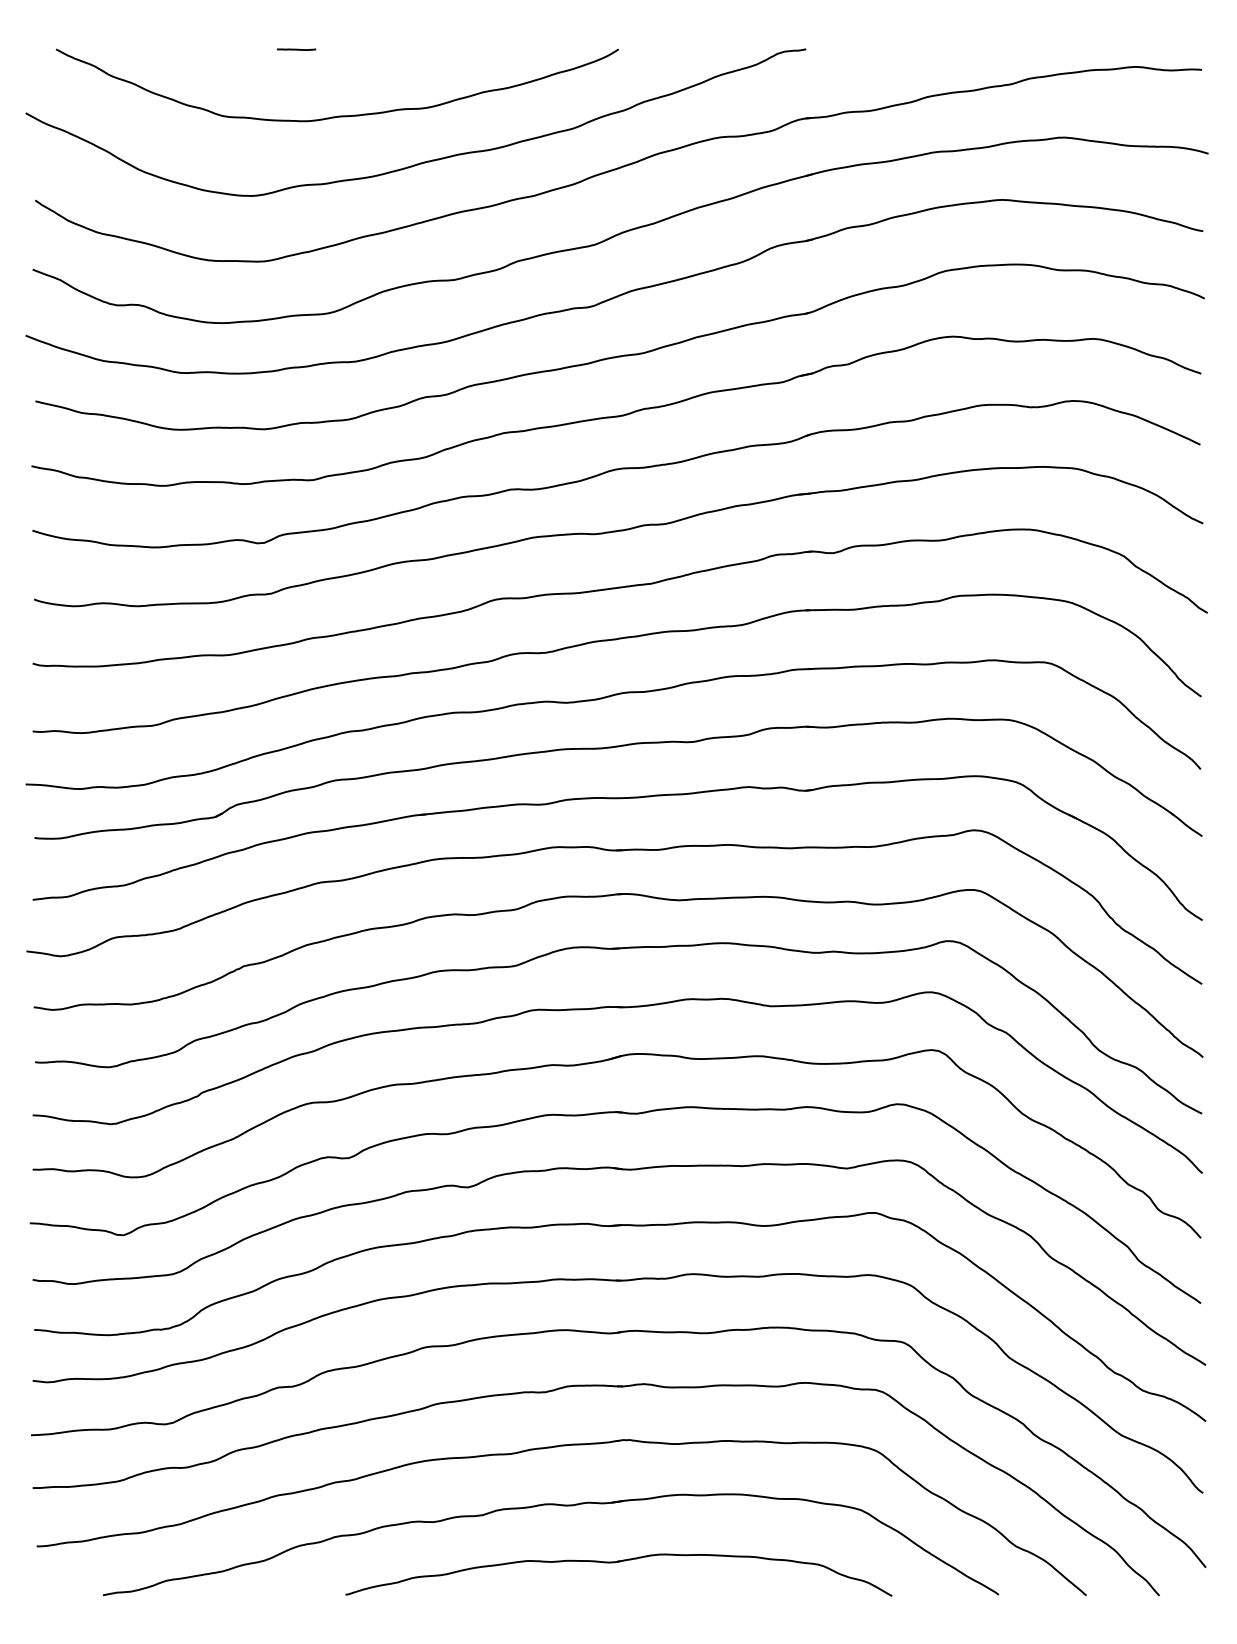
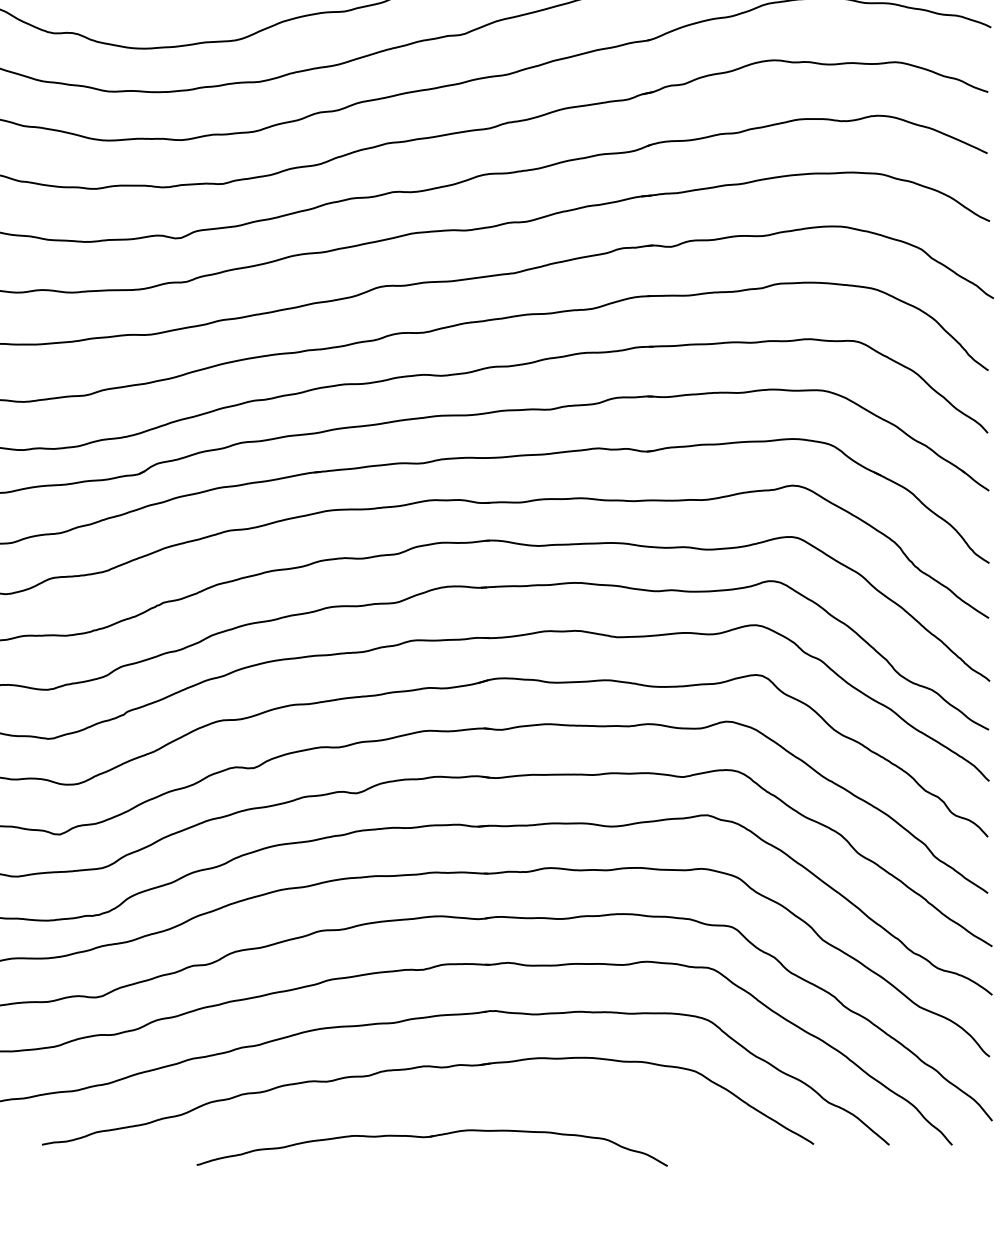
part: (614, 1563) -> (428, 1138), moved

